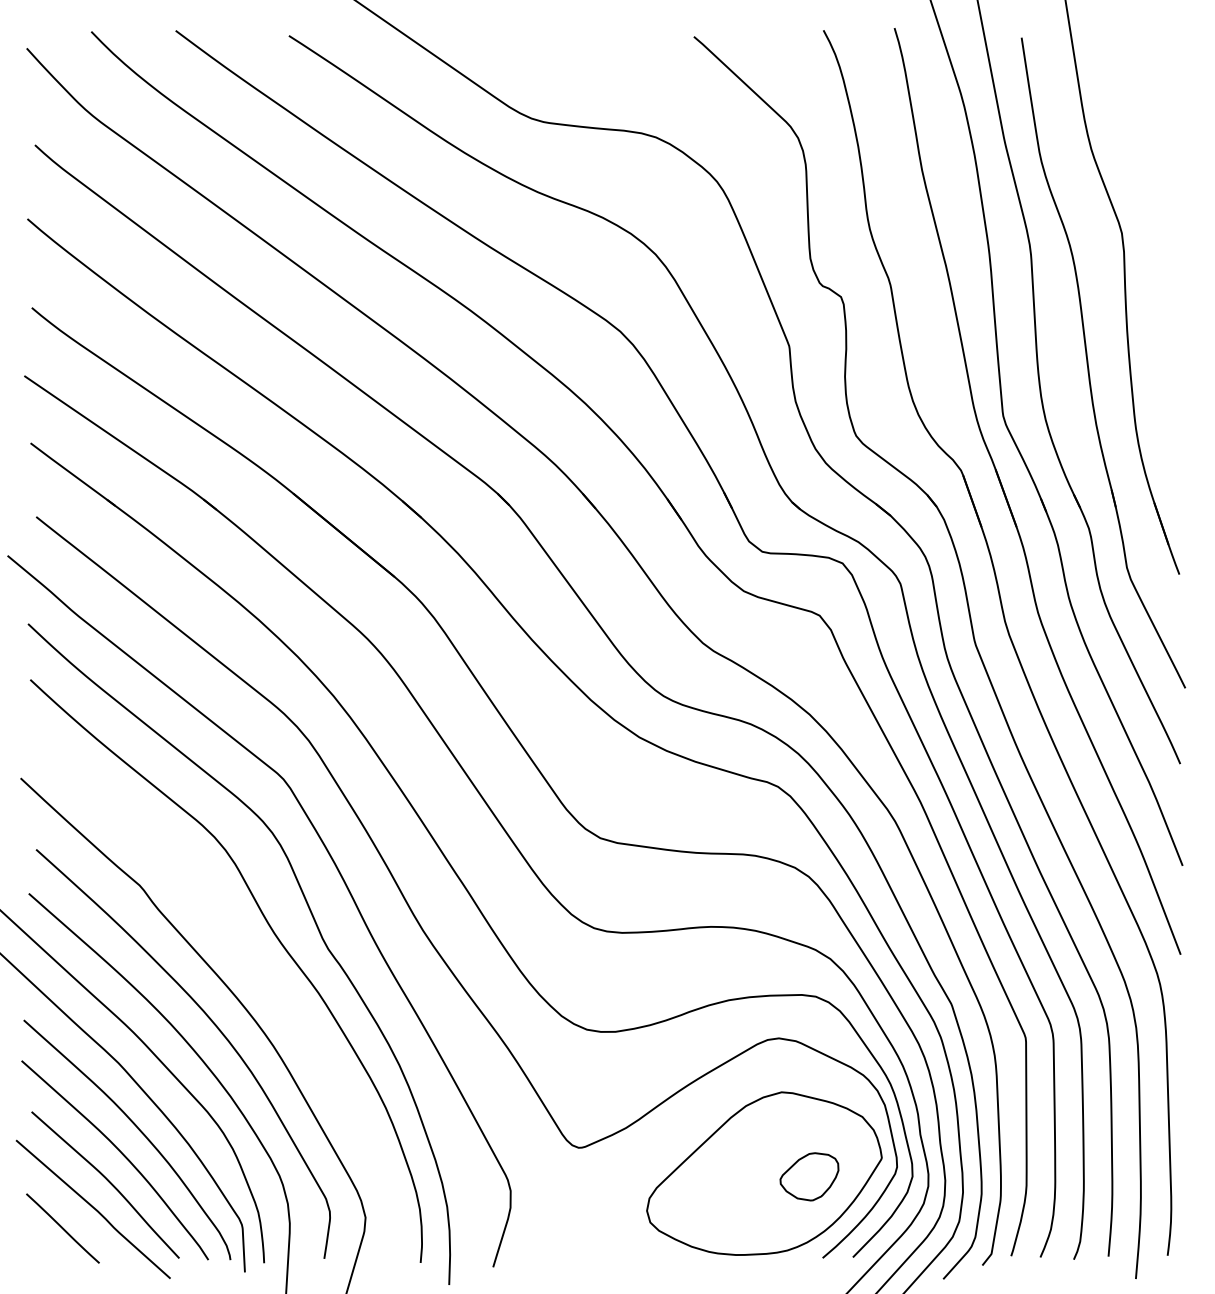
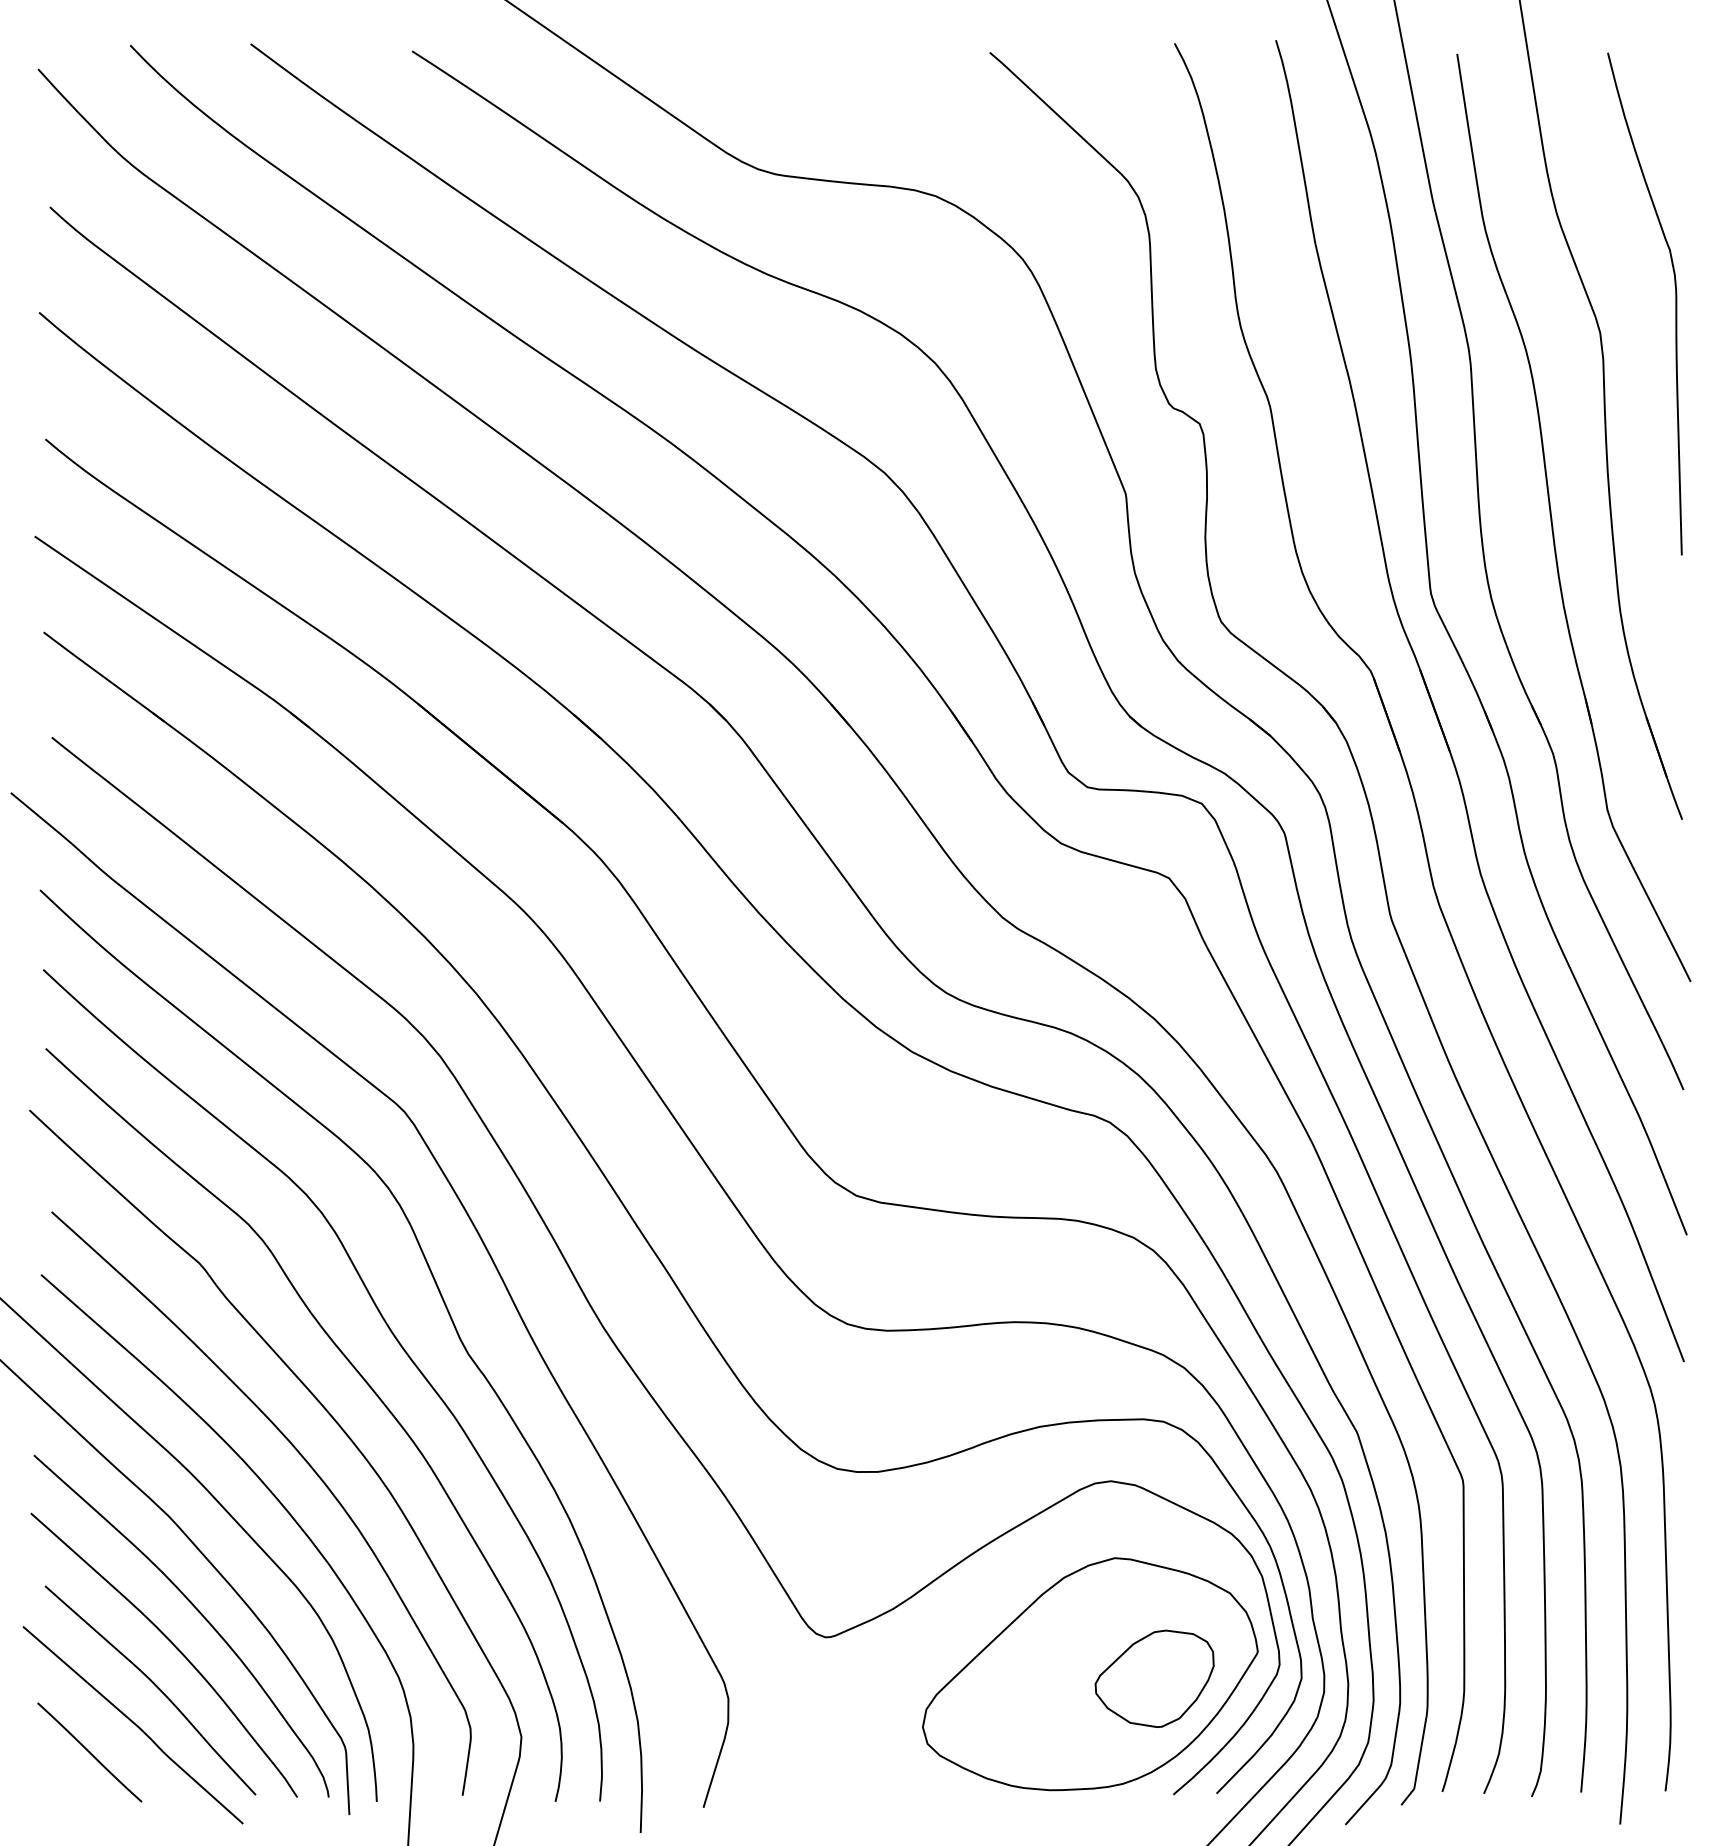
curve: (1174, 212) -> (1675, 303), added
curve: (251, 963) -> (358, 1374), added
part: (809, 1176) -> (1154, 1678), size x1.43

